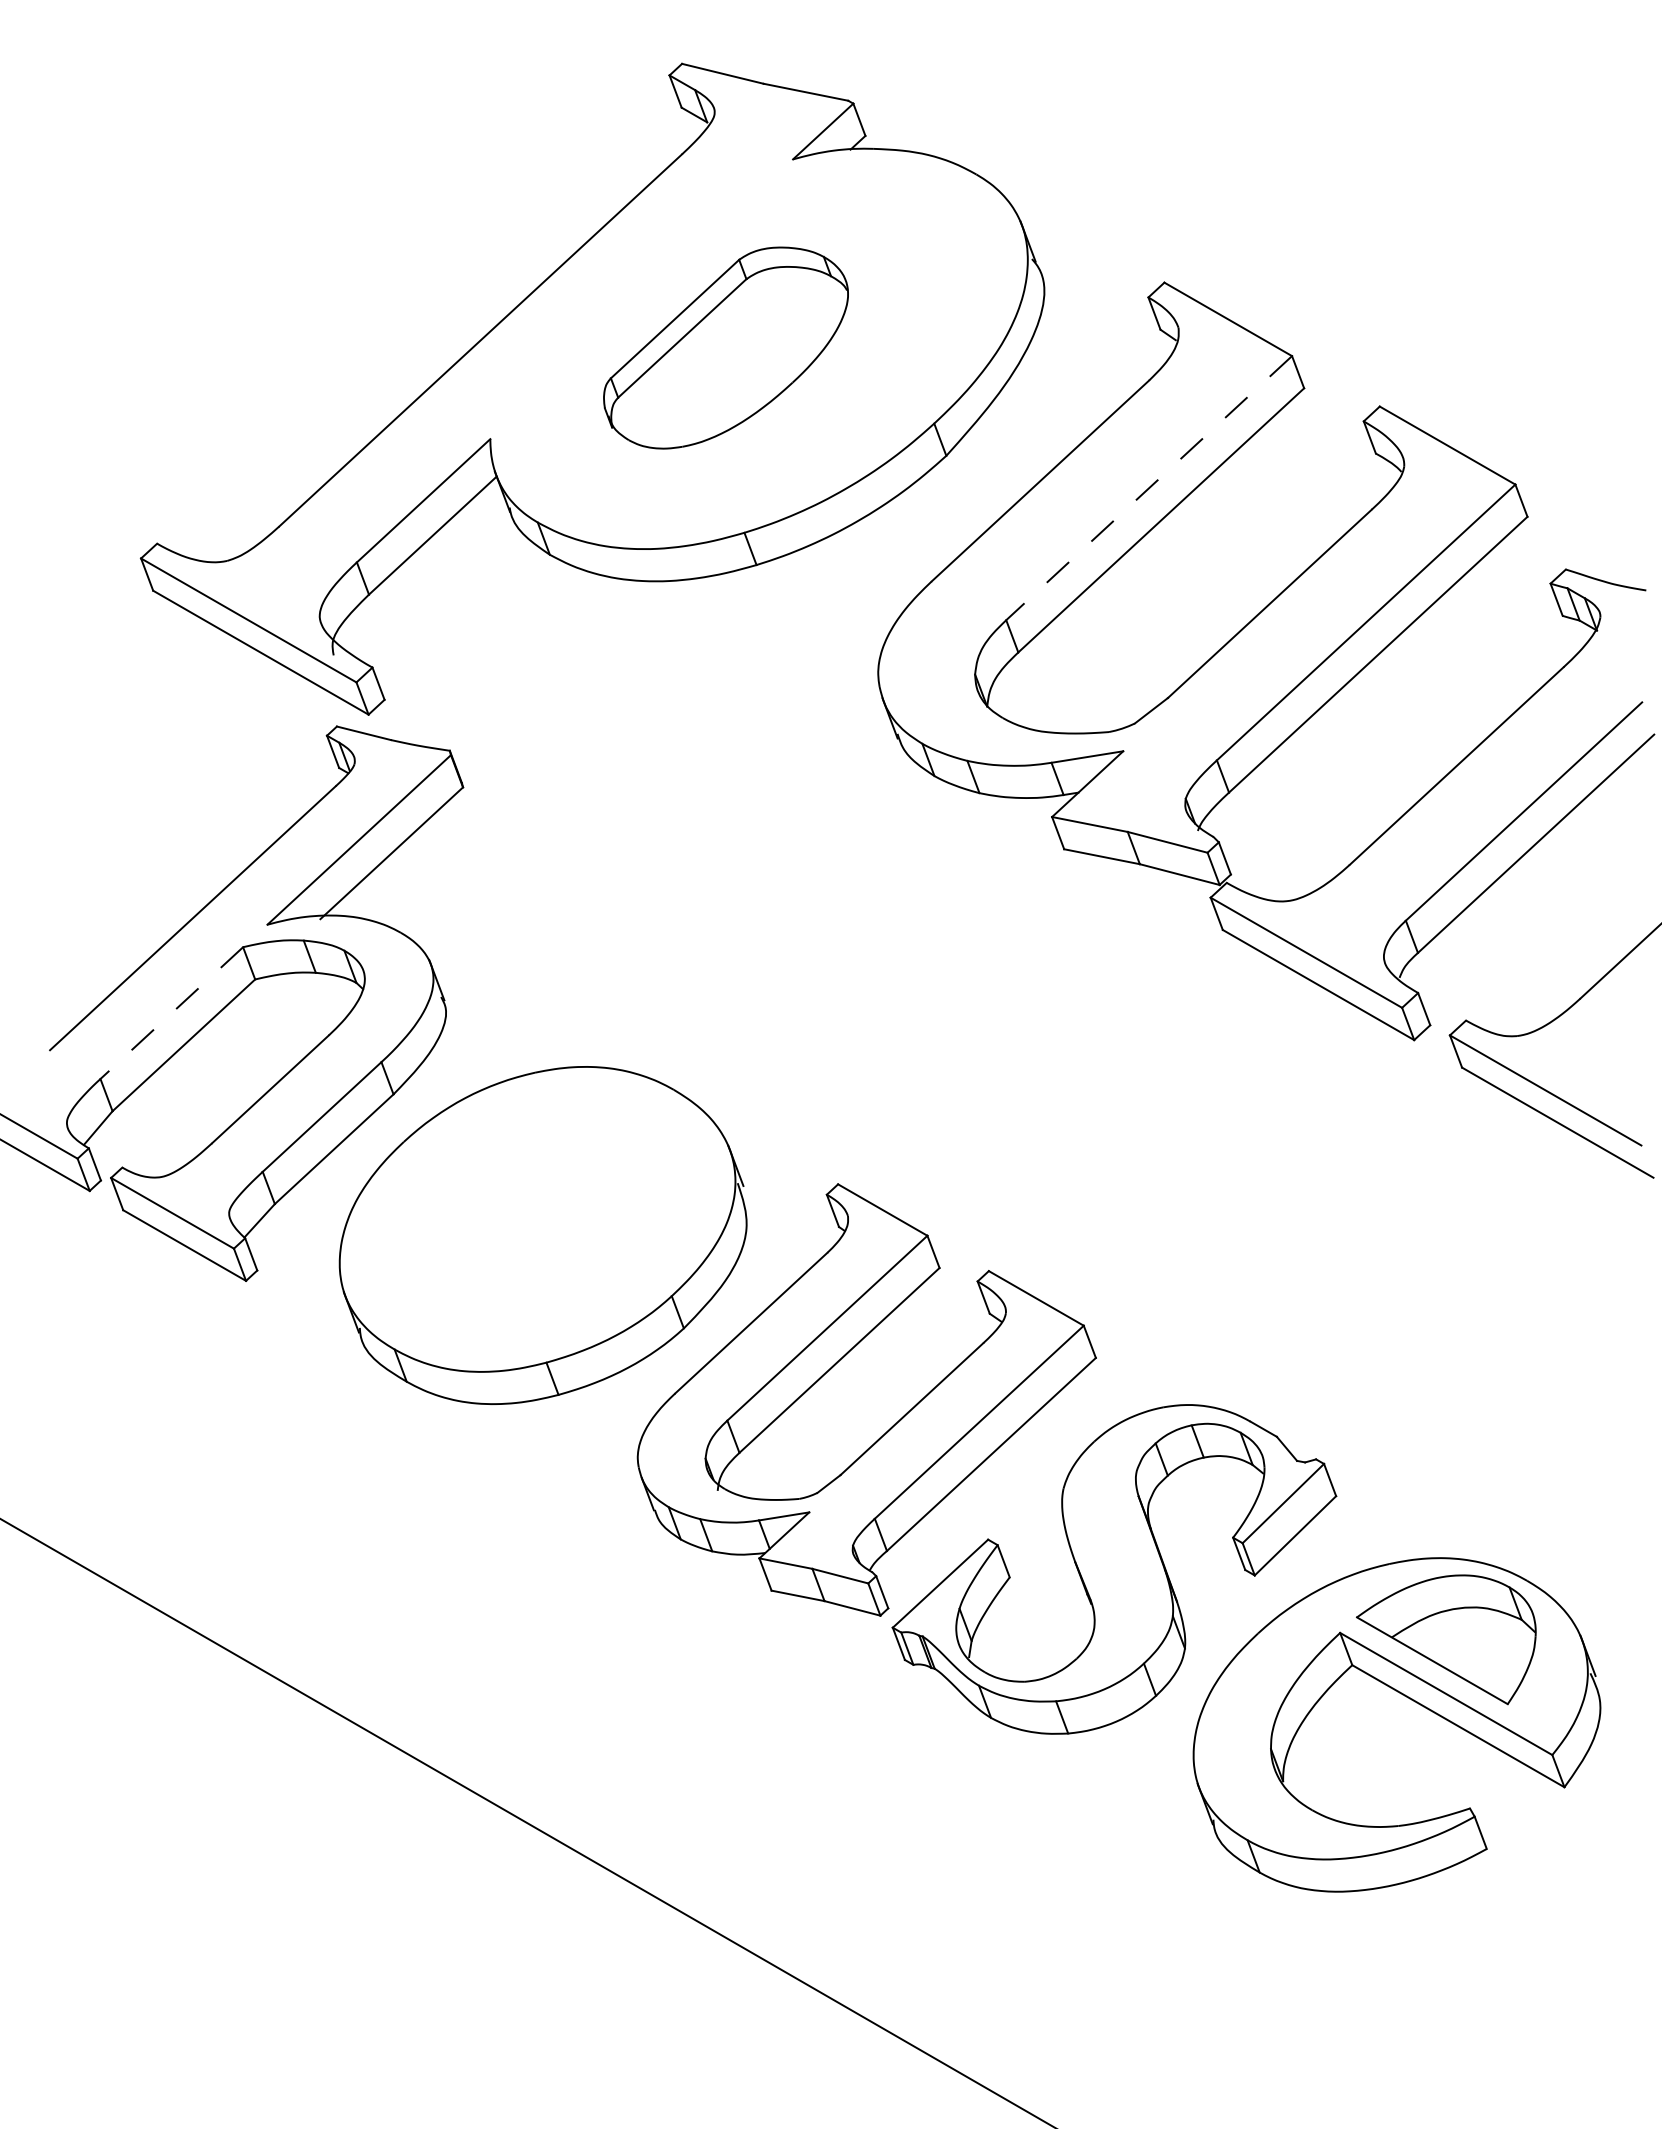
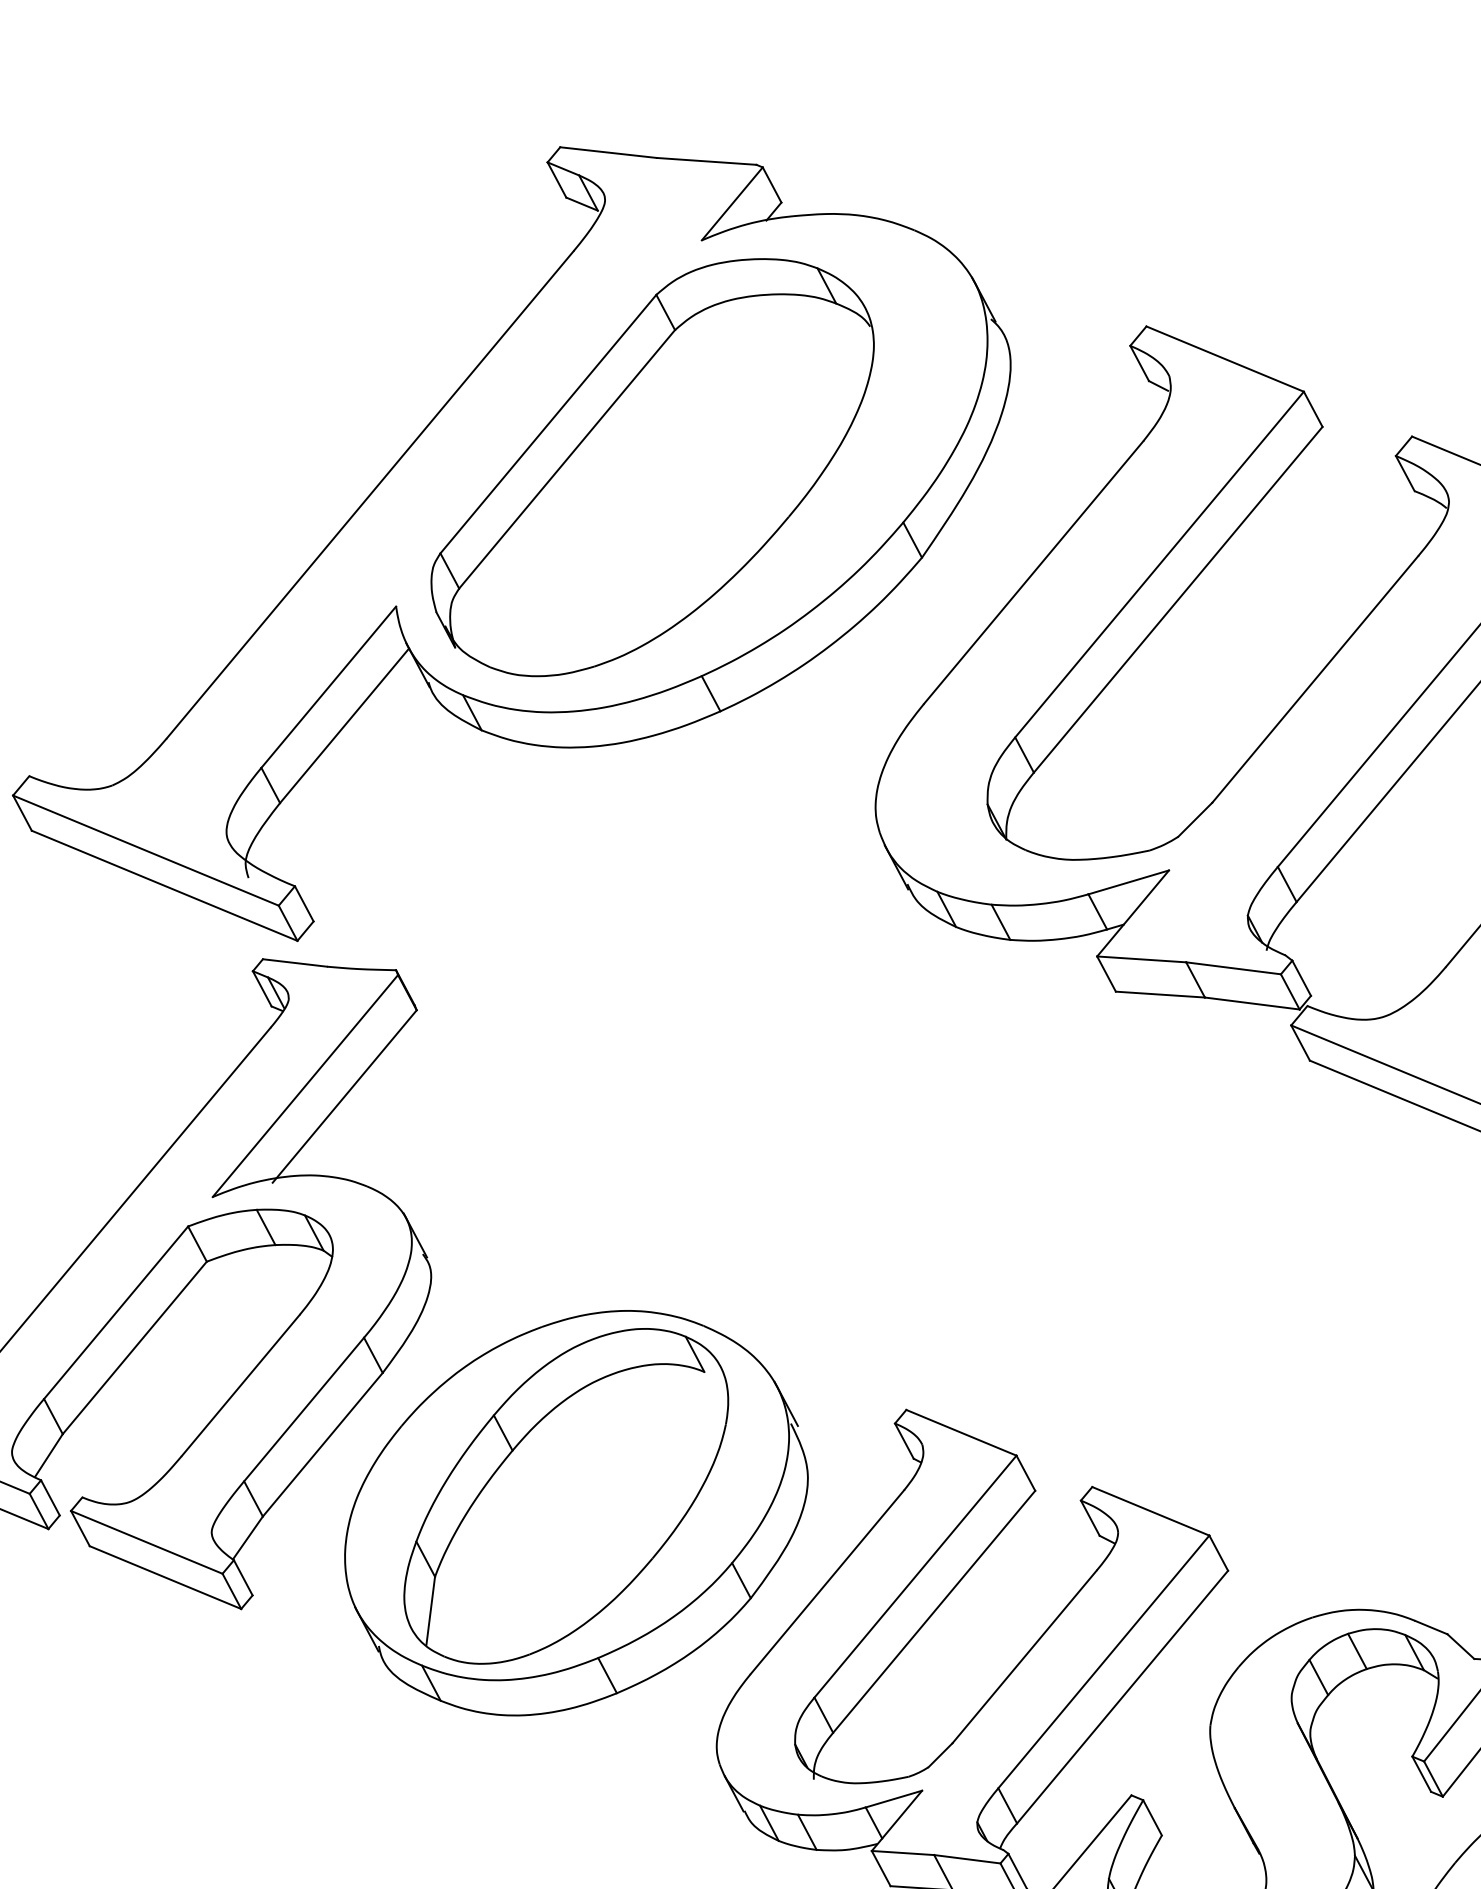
part: (725, 347) -> (652, 466), size x1.67
line: (1149, 488) -> (1159, 564), dashed -> solid
line: (171, 1013) -> (115, 1313), dashed -> solid
part: (536, 1220) -> (565, 1496), added

